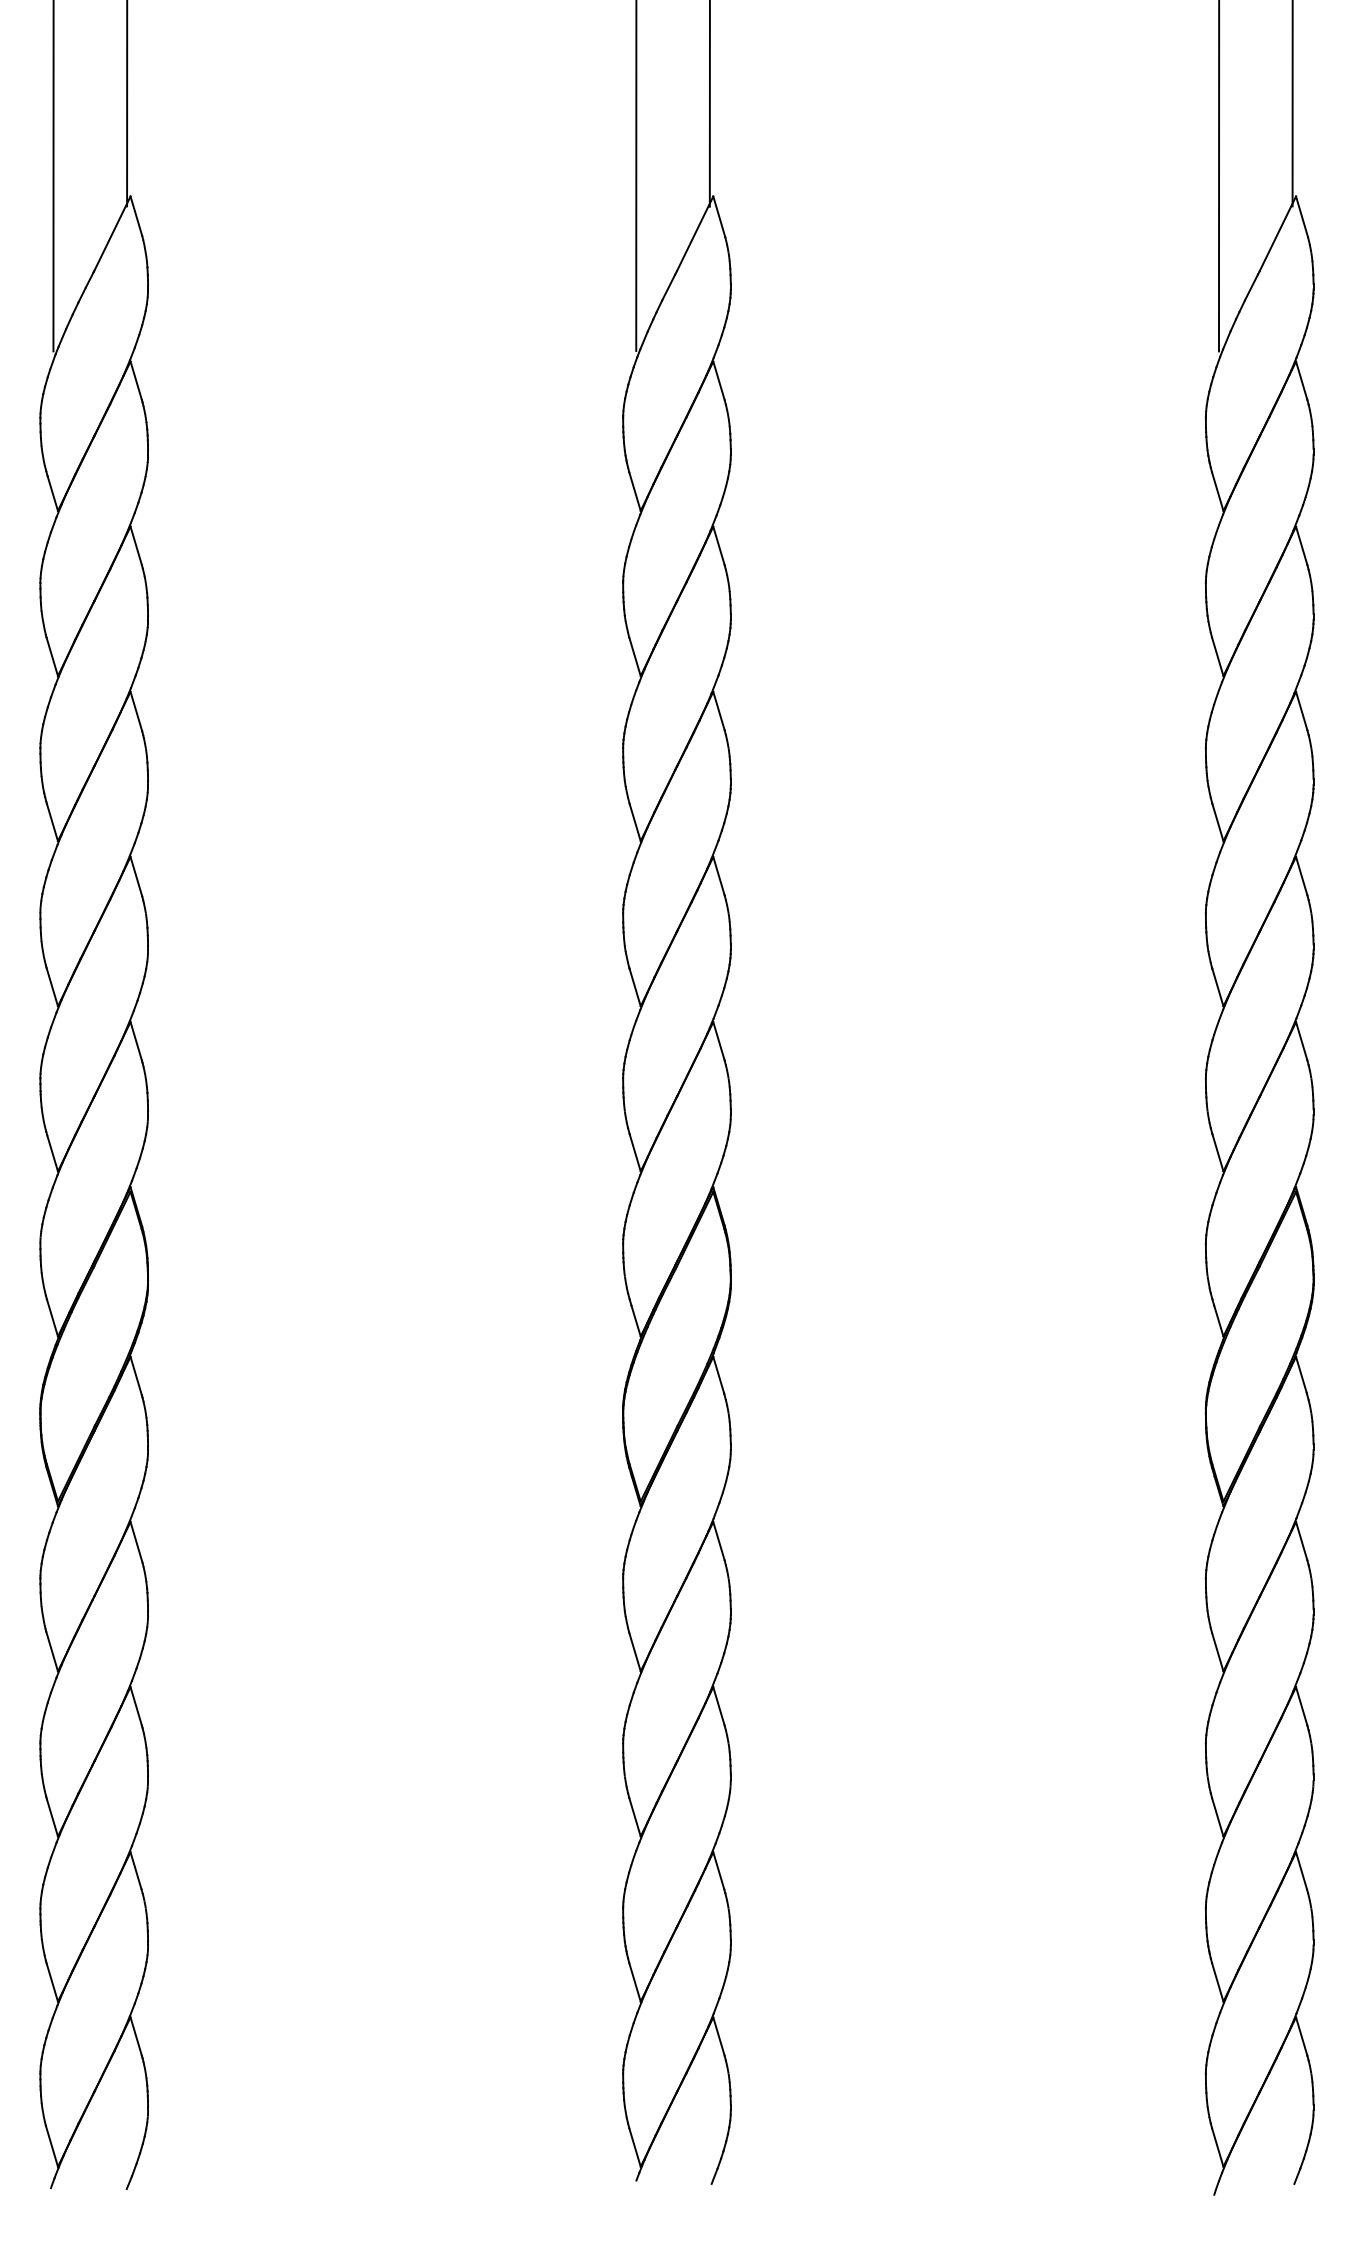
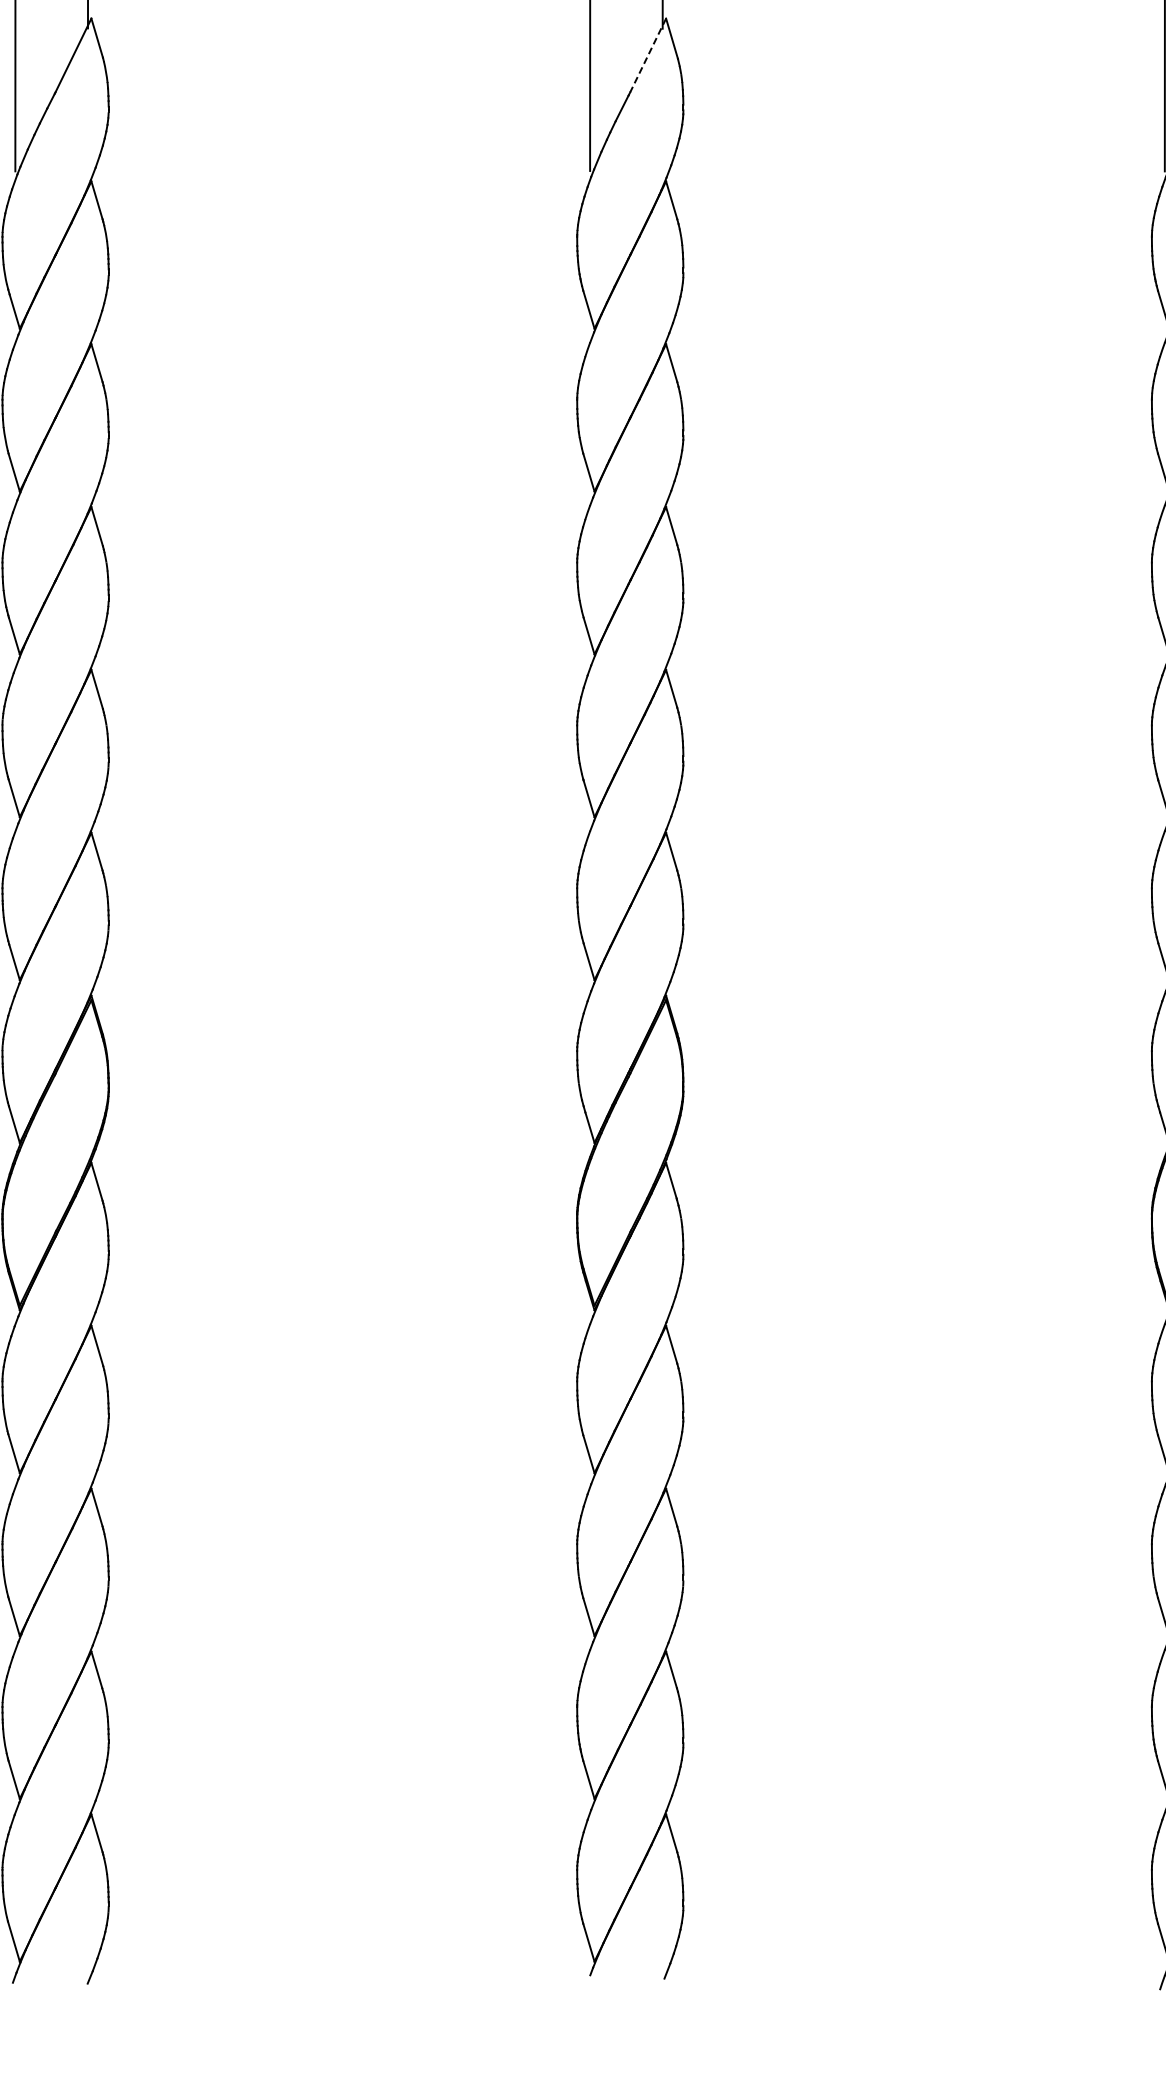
line: (695, 233) -> (648, 55), solid -> dashed

